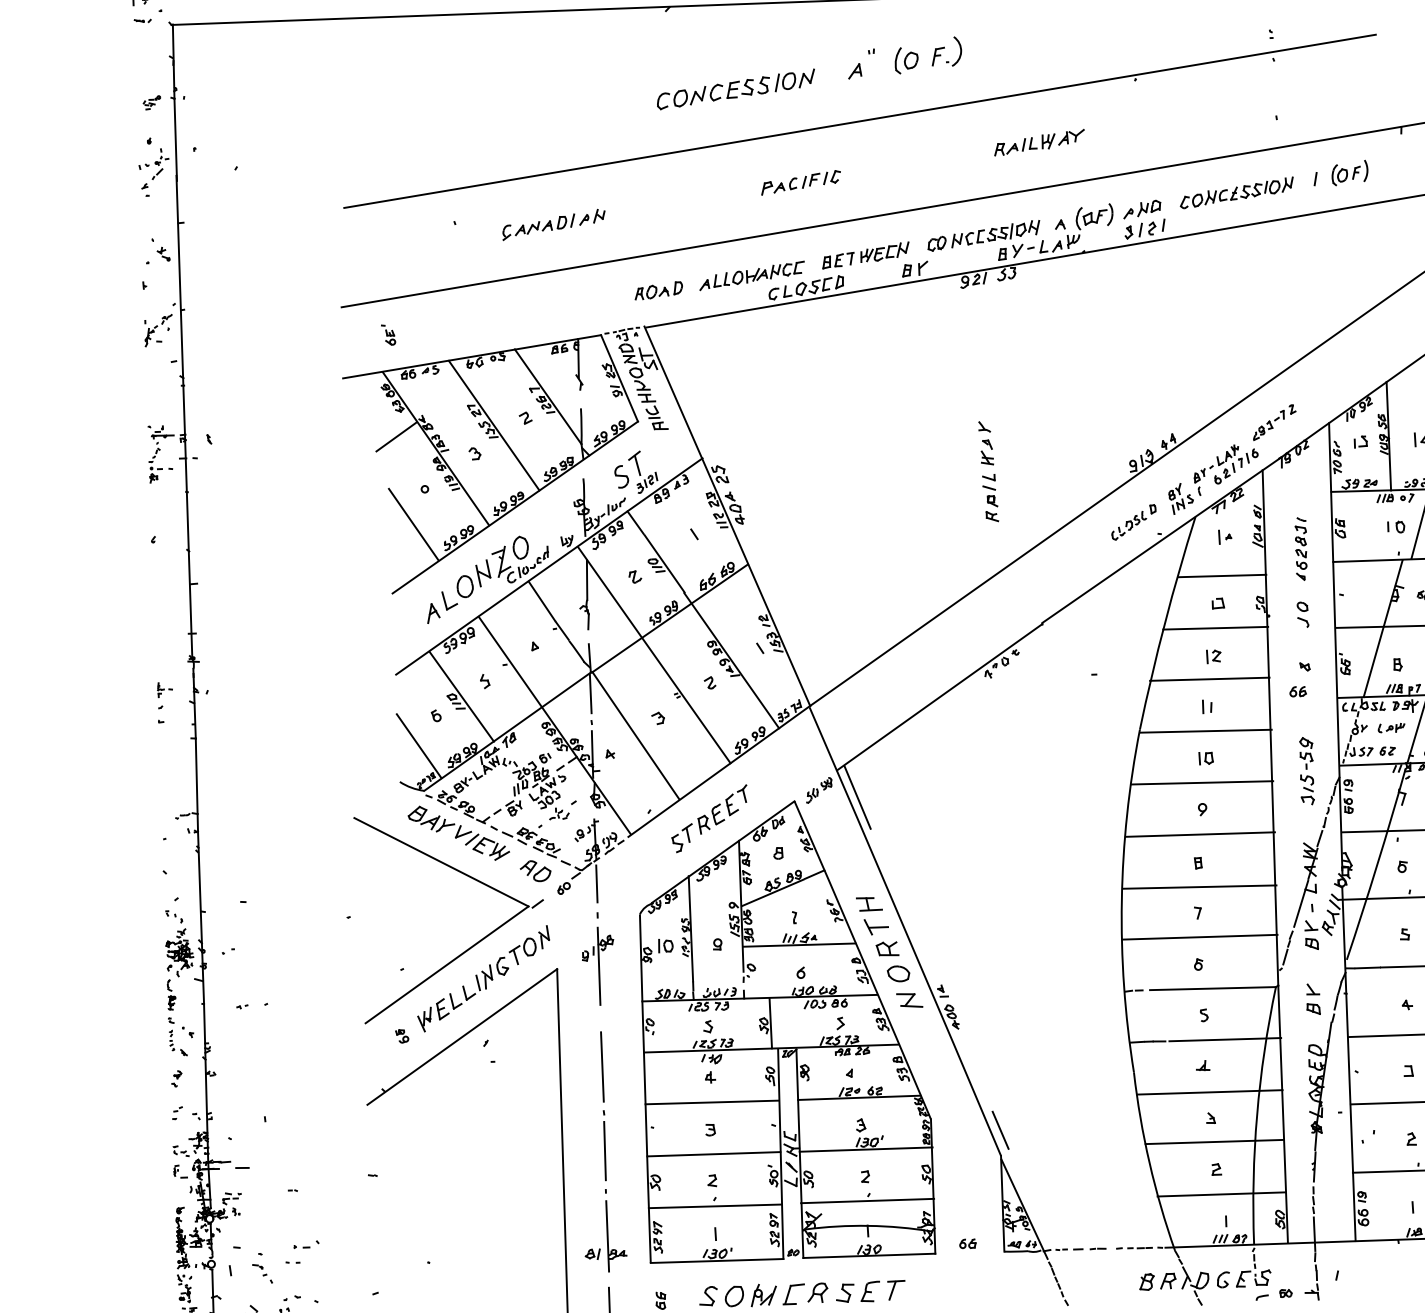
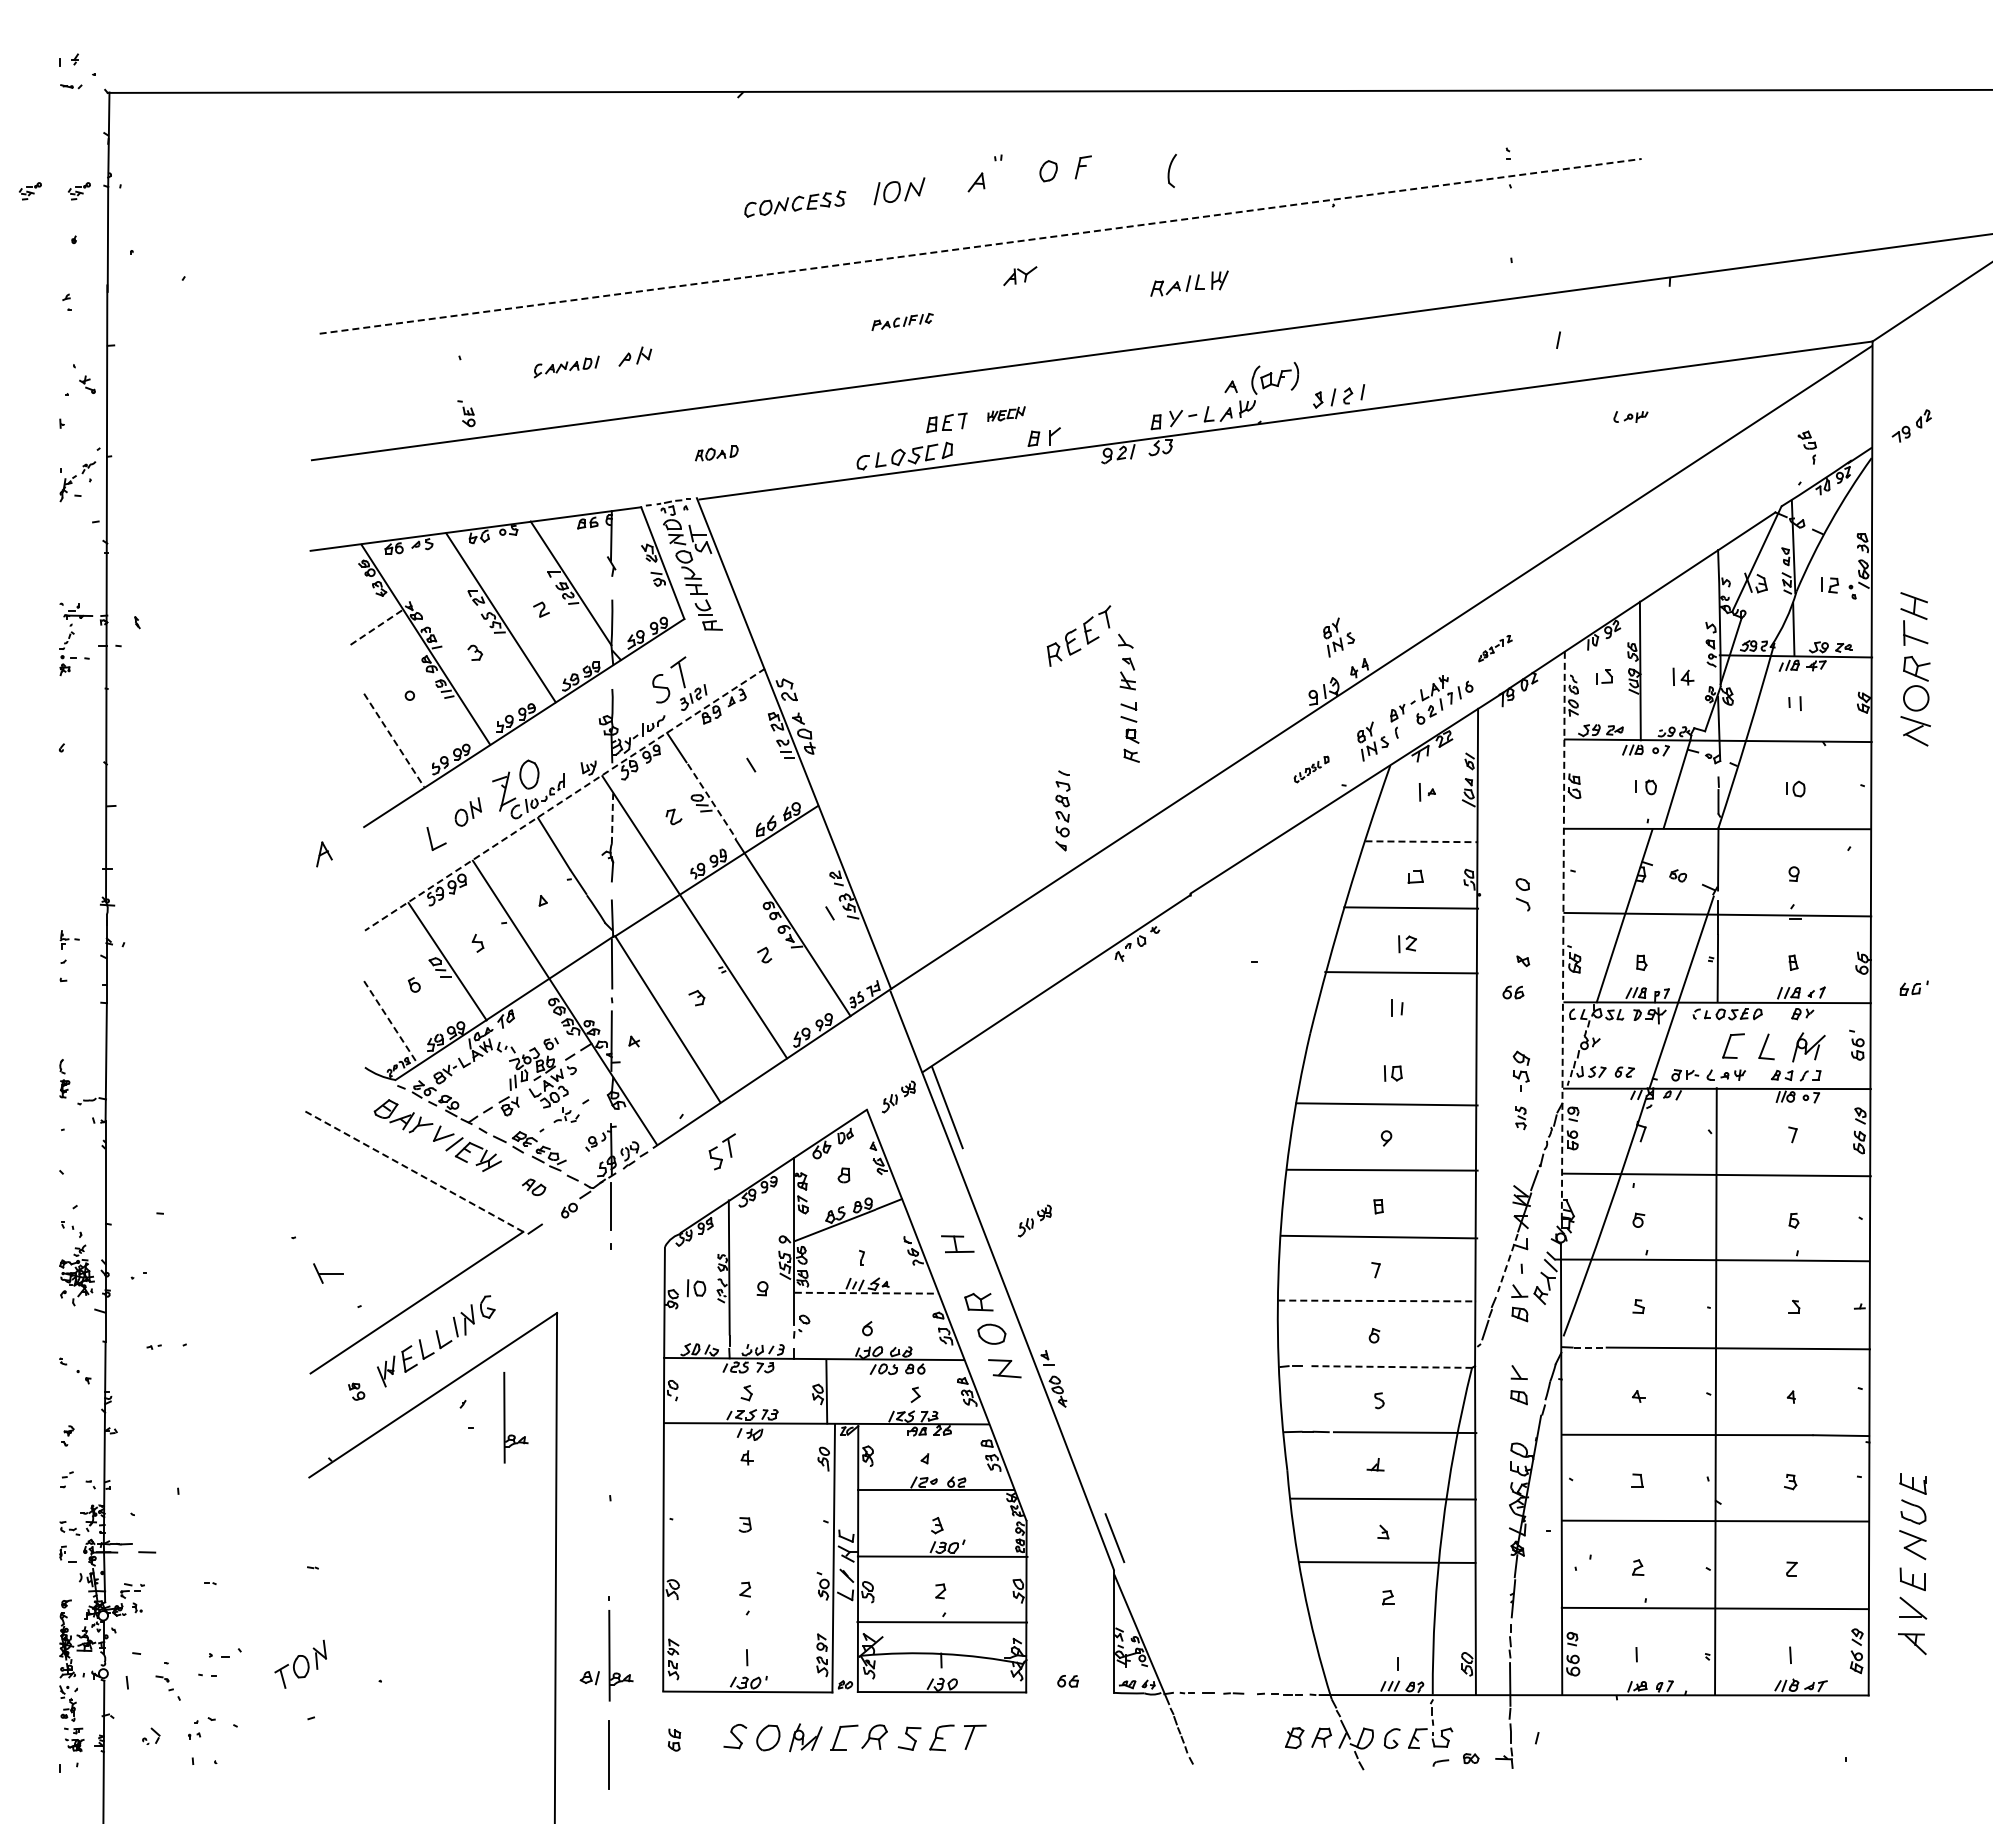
part: (960, 51) -> (1111, 161), removed
part: (897, 60) -> (1171, 170), moved
part: (713, 93) -> (795, 204), size x0.7
part: (112, 104) -> (29, 191), added
line: (859, 121) -> (980, 246), solid -> dashed
part: (1071, 136) -> (1020, 275), moved
part: (153, 164) -> (78, 269), removed
part: (1349, 172) -> (1602, 333), removed
part: (800, 182) -> (902, 321), size x0.6
part: (1236, 193) -> (1457, 354), removed
part: (1142, 208) -> (1336, 370), removed
part: (538, 226) -> (566, 366), size x0.7
part: (984, 235) -> (1133, 397), removed
part: (884, 251) -> (1006, 413), size x0.6
part: (751, 275) -> (835, 438), removed
part: (658, 290) -> (716, 453), size x0.7
part: (388, 334) -> (466, 413), moved
part: (1151, 418) -> (1338, 637), added
part: (1274, 422) -> (1495, 648), size x0.6
line: (396, 437) -> (375, 628), solid -> dashed
part: (1133, 522) -> (1311, 769), size x0.6
line: (414, 524) -> (394, 740), solid -> dashed
part: (1301, 548) -> (1062, 810), moved
line: (665, 563) -> (712, 801), solid -> dashed
line: (548, 566) -> (564, 799), solid -> dashed
line: (1222, 575) -> (1422, 841), solid -> dashed
part: (474, 578) -> (468, 811), size x0.6
line: (587, 579) -> (612, 818), solid -> dashed
part: (433, 613) -> (324, 854), moved
line: (1335, 647) -> (1563, 937), solid -> dashed
part: (1391, 727) -> (1630, 416), moved
line: (1206, 730) -> (1394, 1038), removed
line: (419, 745) -> (391, 1022), solid -> dashed
part: (1307, 789) -> (1520, 1117), size x0.6
part: (722, 809) -> (1078, 635), moved
line: (441, 862) -> (414, 1171), solid -> dashed
part: (535, 871) -> (533, 1187), size x0.6
part: (928, 883) -> (1034, 1220), added
line: (1300, 903) -> (1507, 1262), solid -> dashed
part: (876, 926) -> (328, 1273), moved
line: (1199, 936) -> (1377, 1300), solid -> dashed
part: (529, 944) -> (300, 1663), moved
line: (799, 945) -> (866, 1293), solid -> dashed
part: (598, 966) -> (609, 1311), removed
line: (1367, 967) -> (1589, 1347), solid -> dashed
line: (1213, 988) -> (1392, 1367), solid -> dashed
part: (171, 994) -> (64, 1078), moved
part: (173, 1044) -> (64, 1391), removed
part: (519, 1052) -> (505, 1417), added
line: (602, 1066) -> (610, 1439), removed
line: (712, 1102) -> (748, 1489), removed
line: (604, 1150) -> (609, 1546), removed
line: (713, 1153) -> (748, 1555), removed
line: (1221, 1194) -> (1393, 1629), removed
line: (714, 1205) -> (747, 1621), removed

